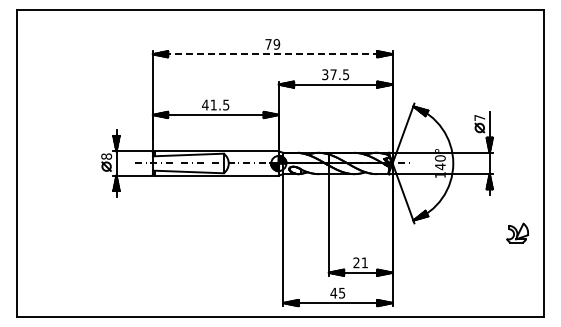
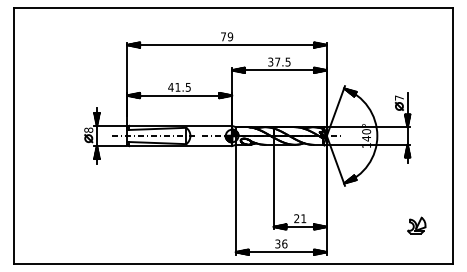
line: (272, 54) -> (226, 45), dashed -> solid
part: (517, 232) -> (416, 225), moved
text: (337, 292) -> (280, 243), 45 -> 36

